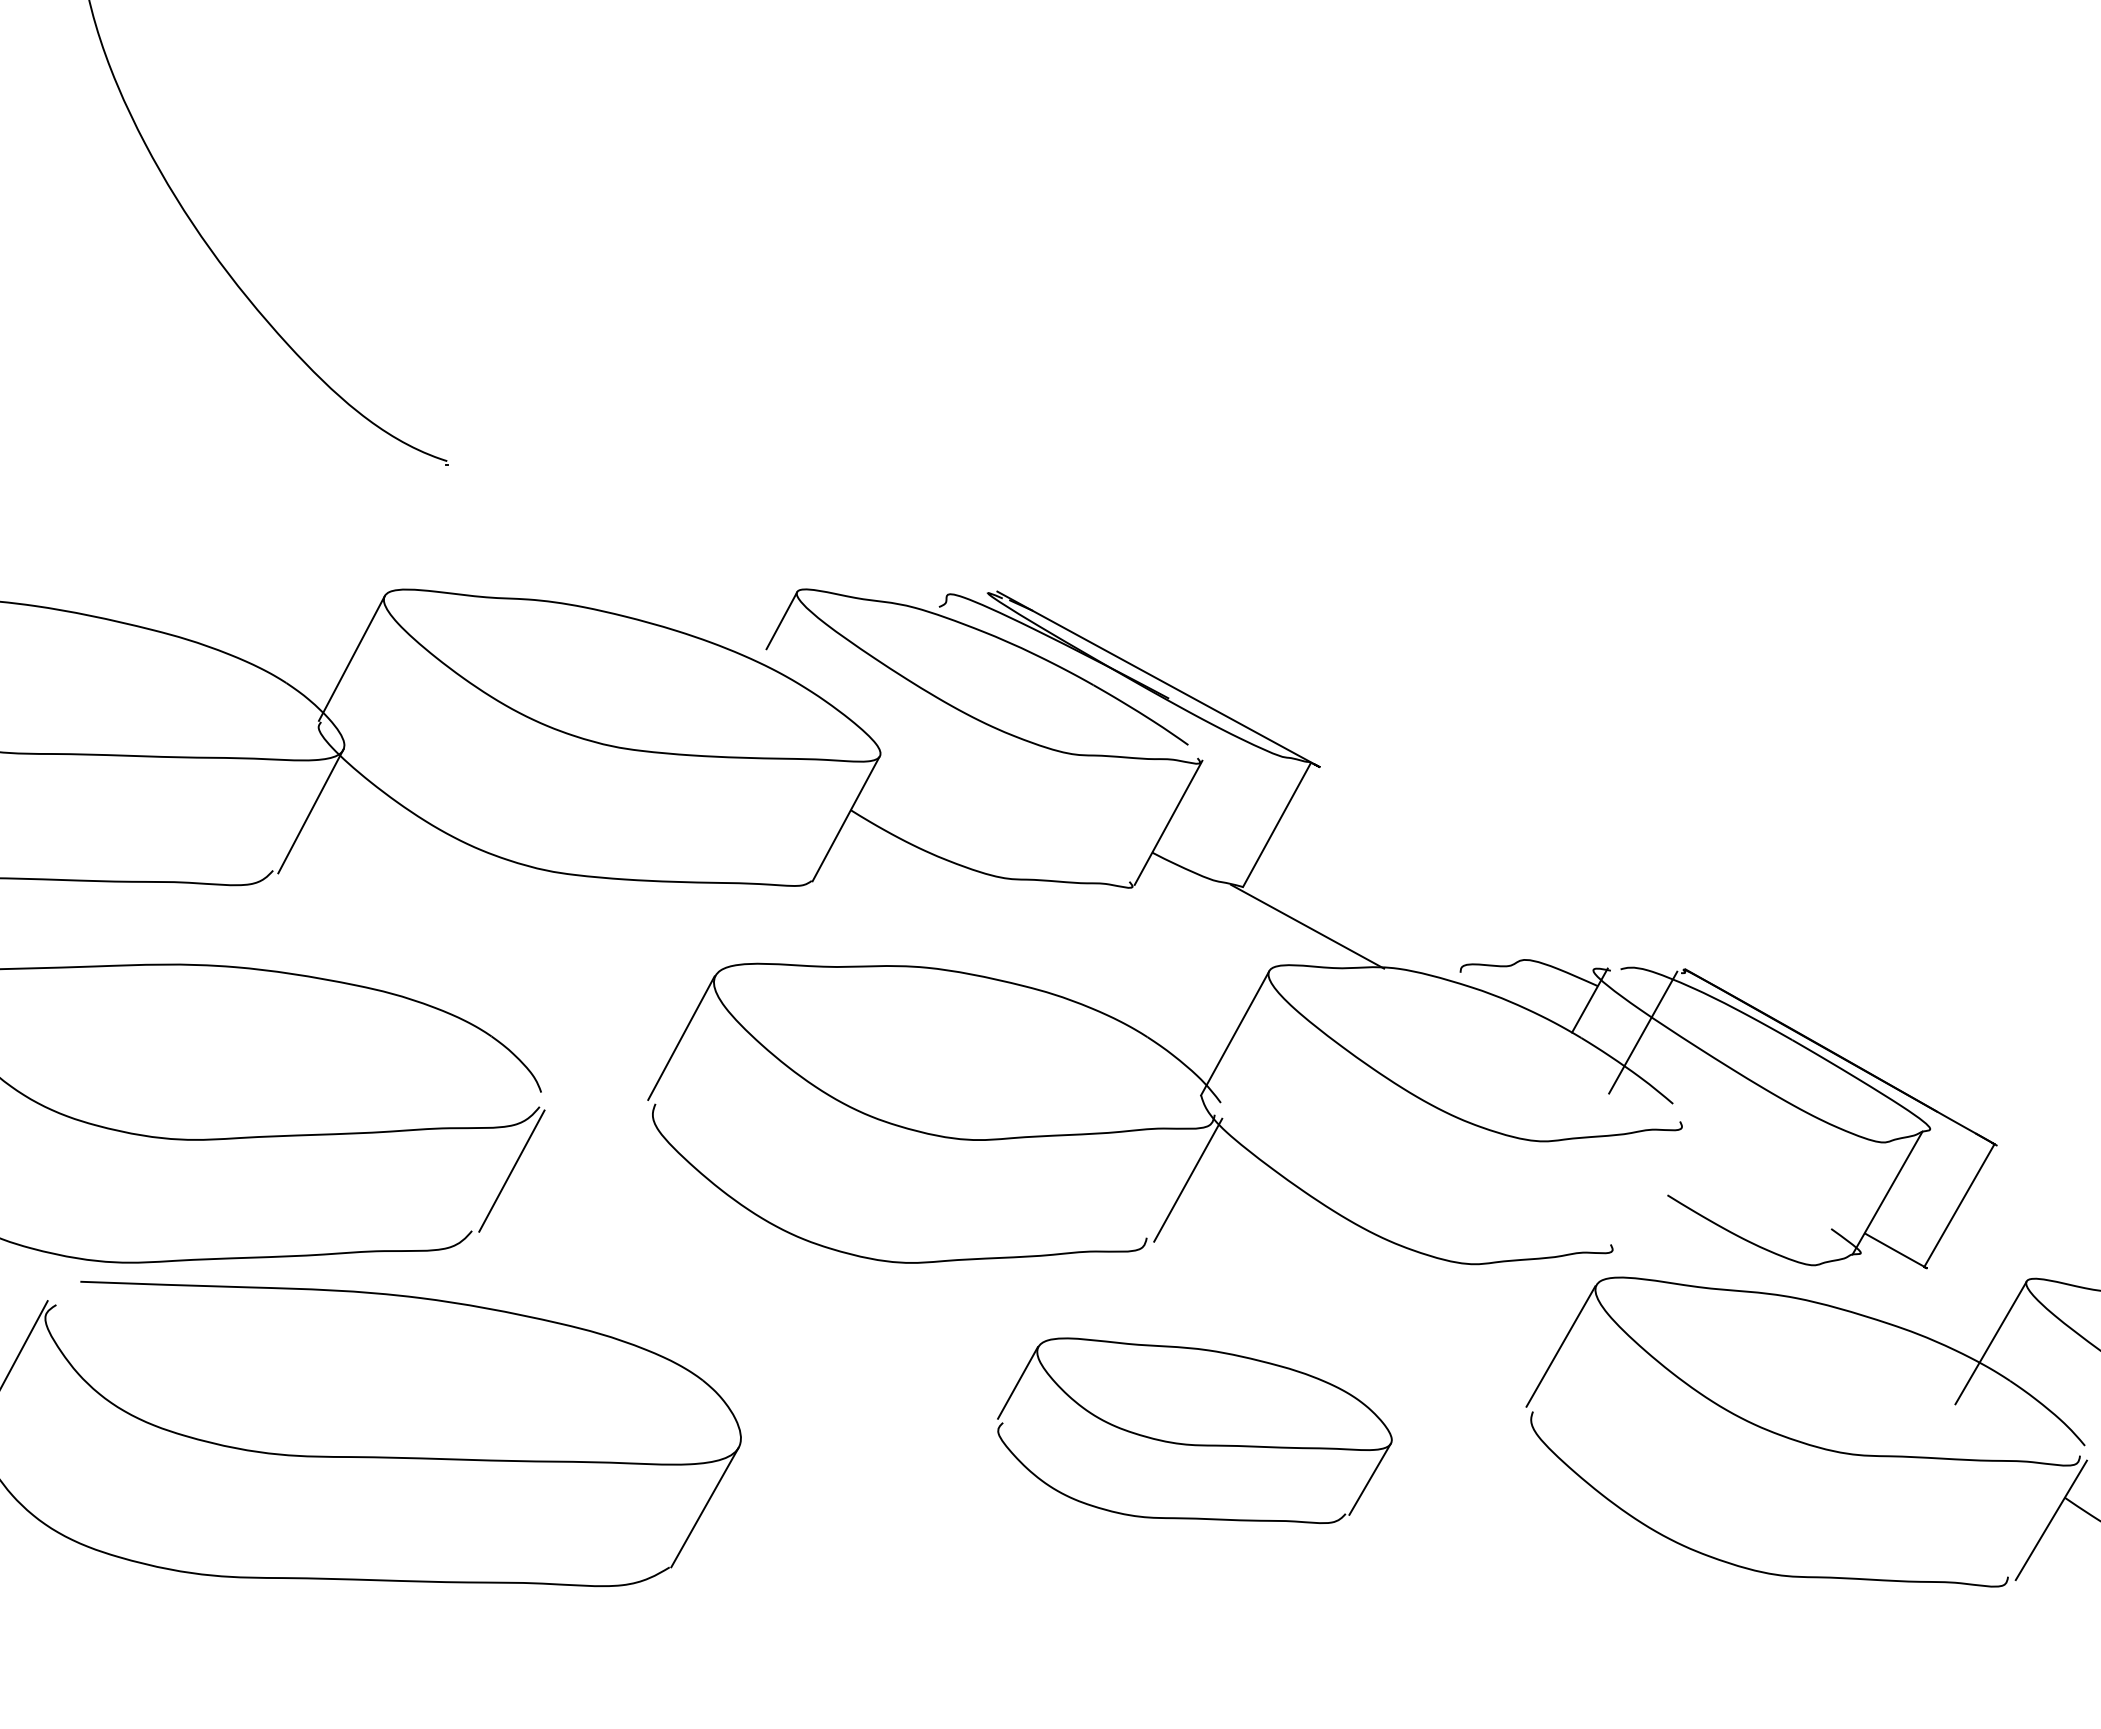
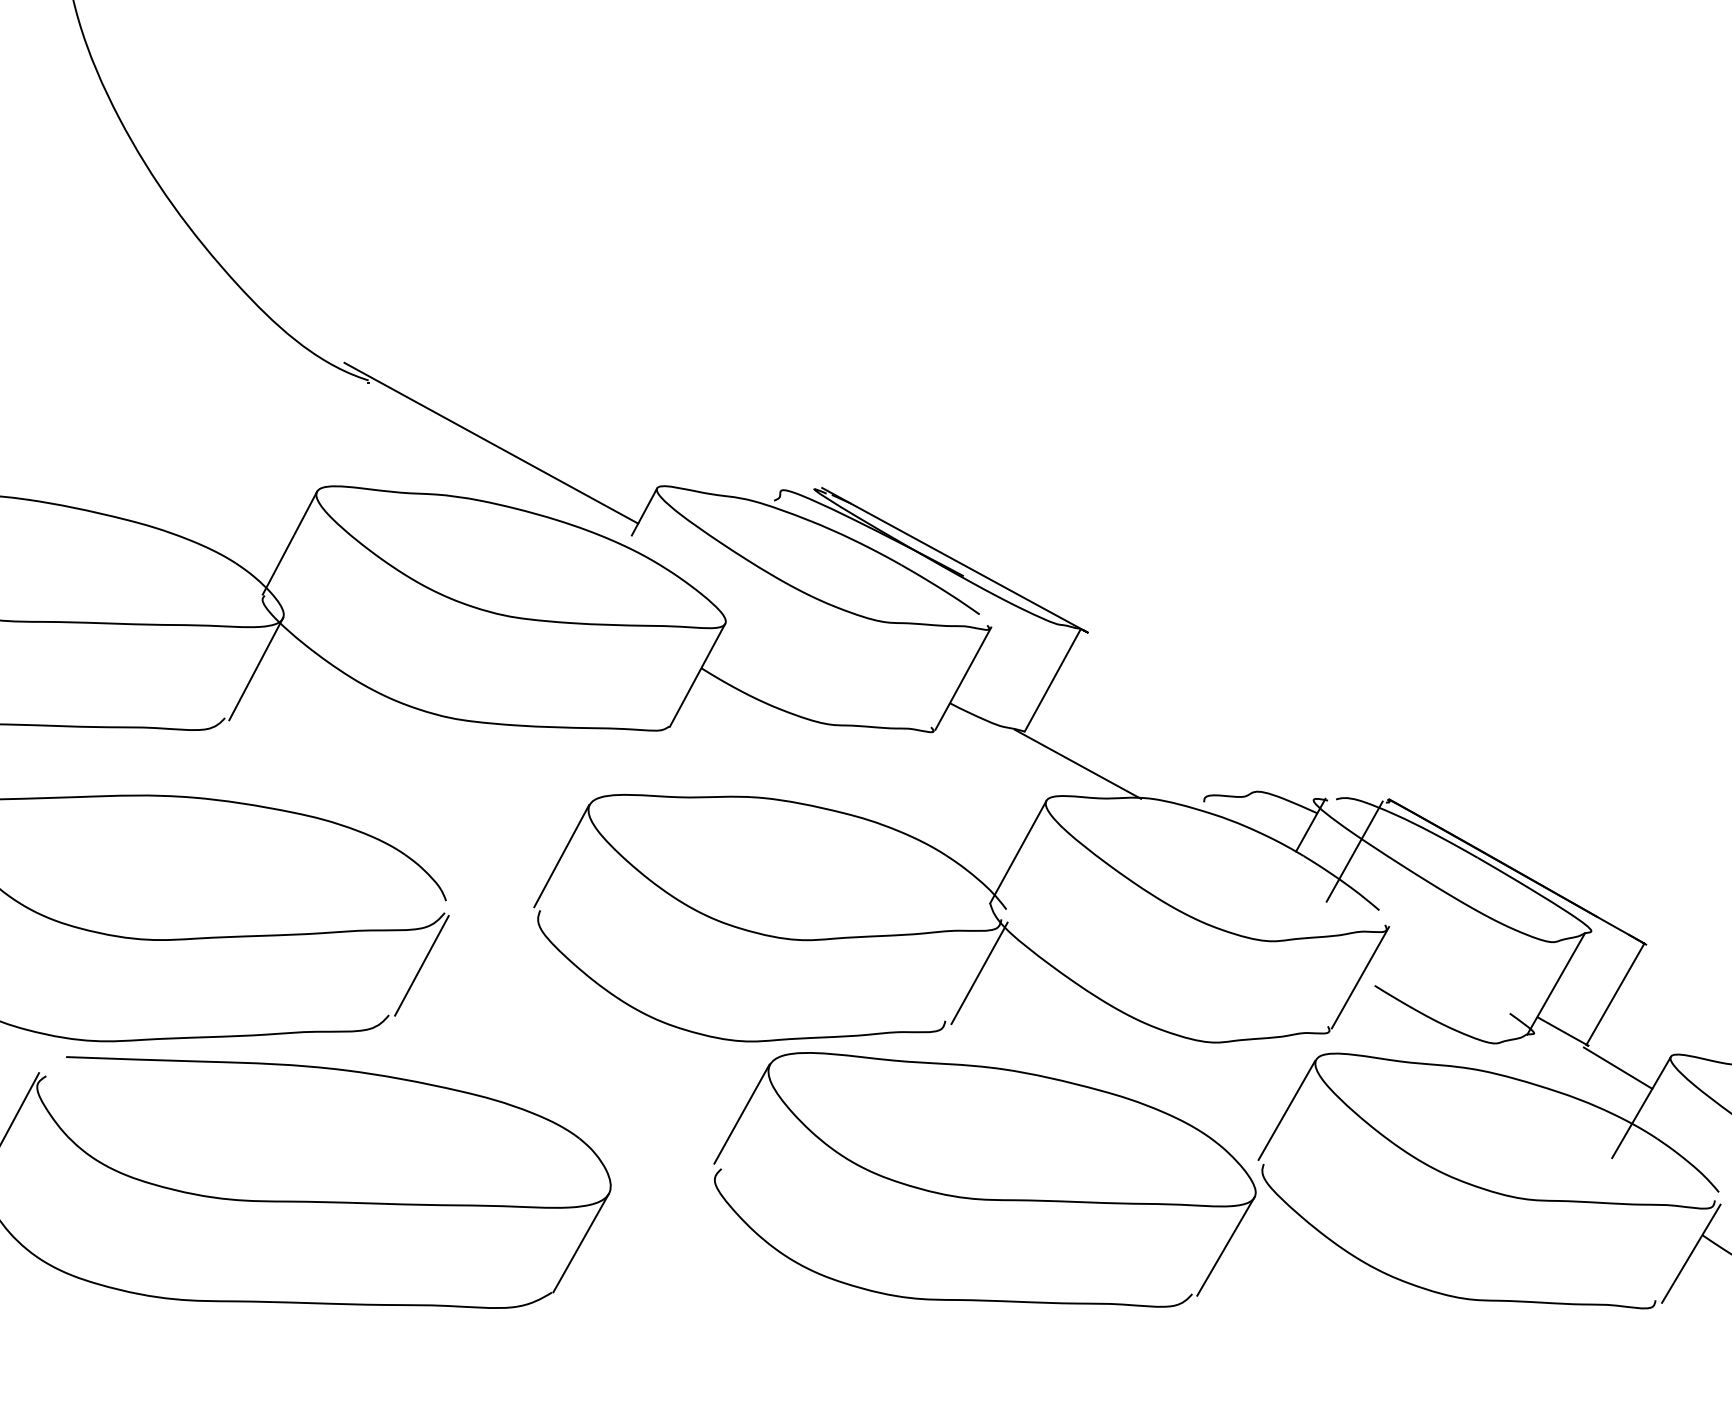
line: (596, 536) -> (491, 442), added
line: (1650, 1185) -> (1360, 977), added
line: (1961, 1294) -> (1617, 1067), added
part: (1194, 1430) -> (984, 1179), size x1.67

